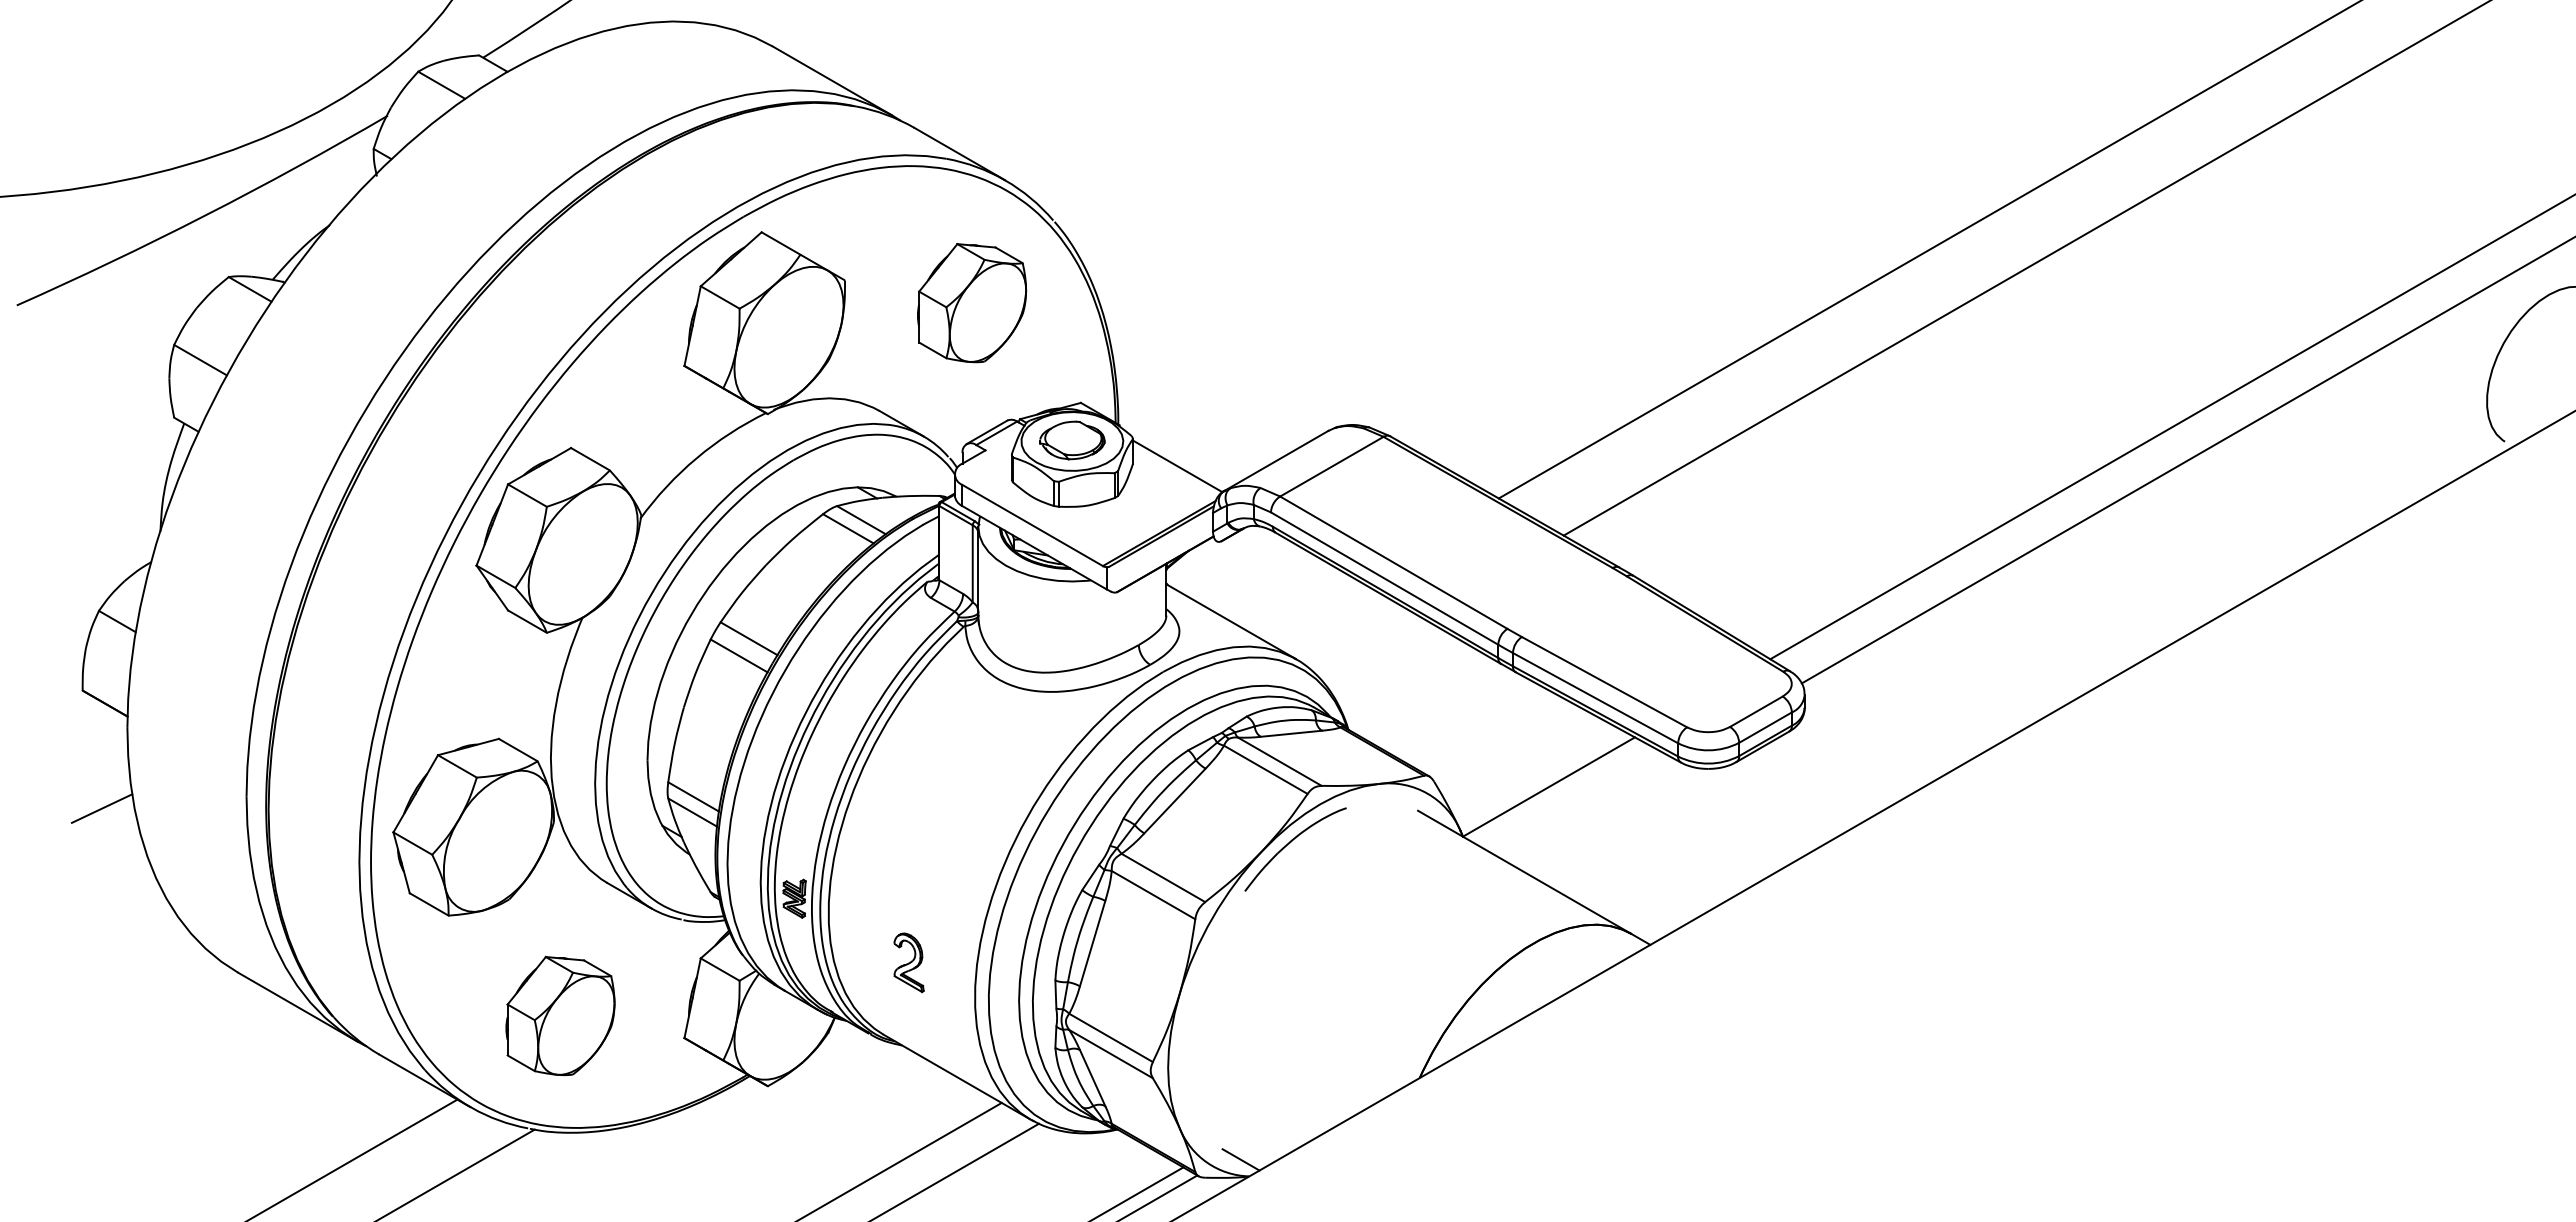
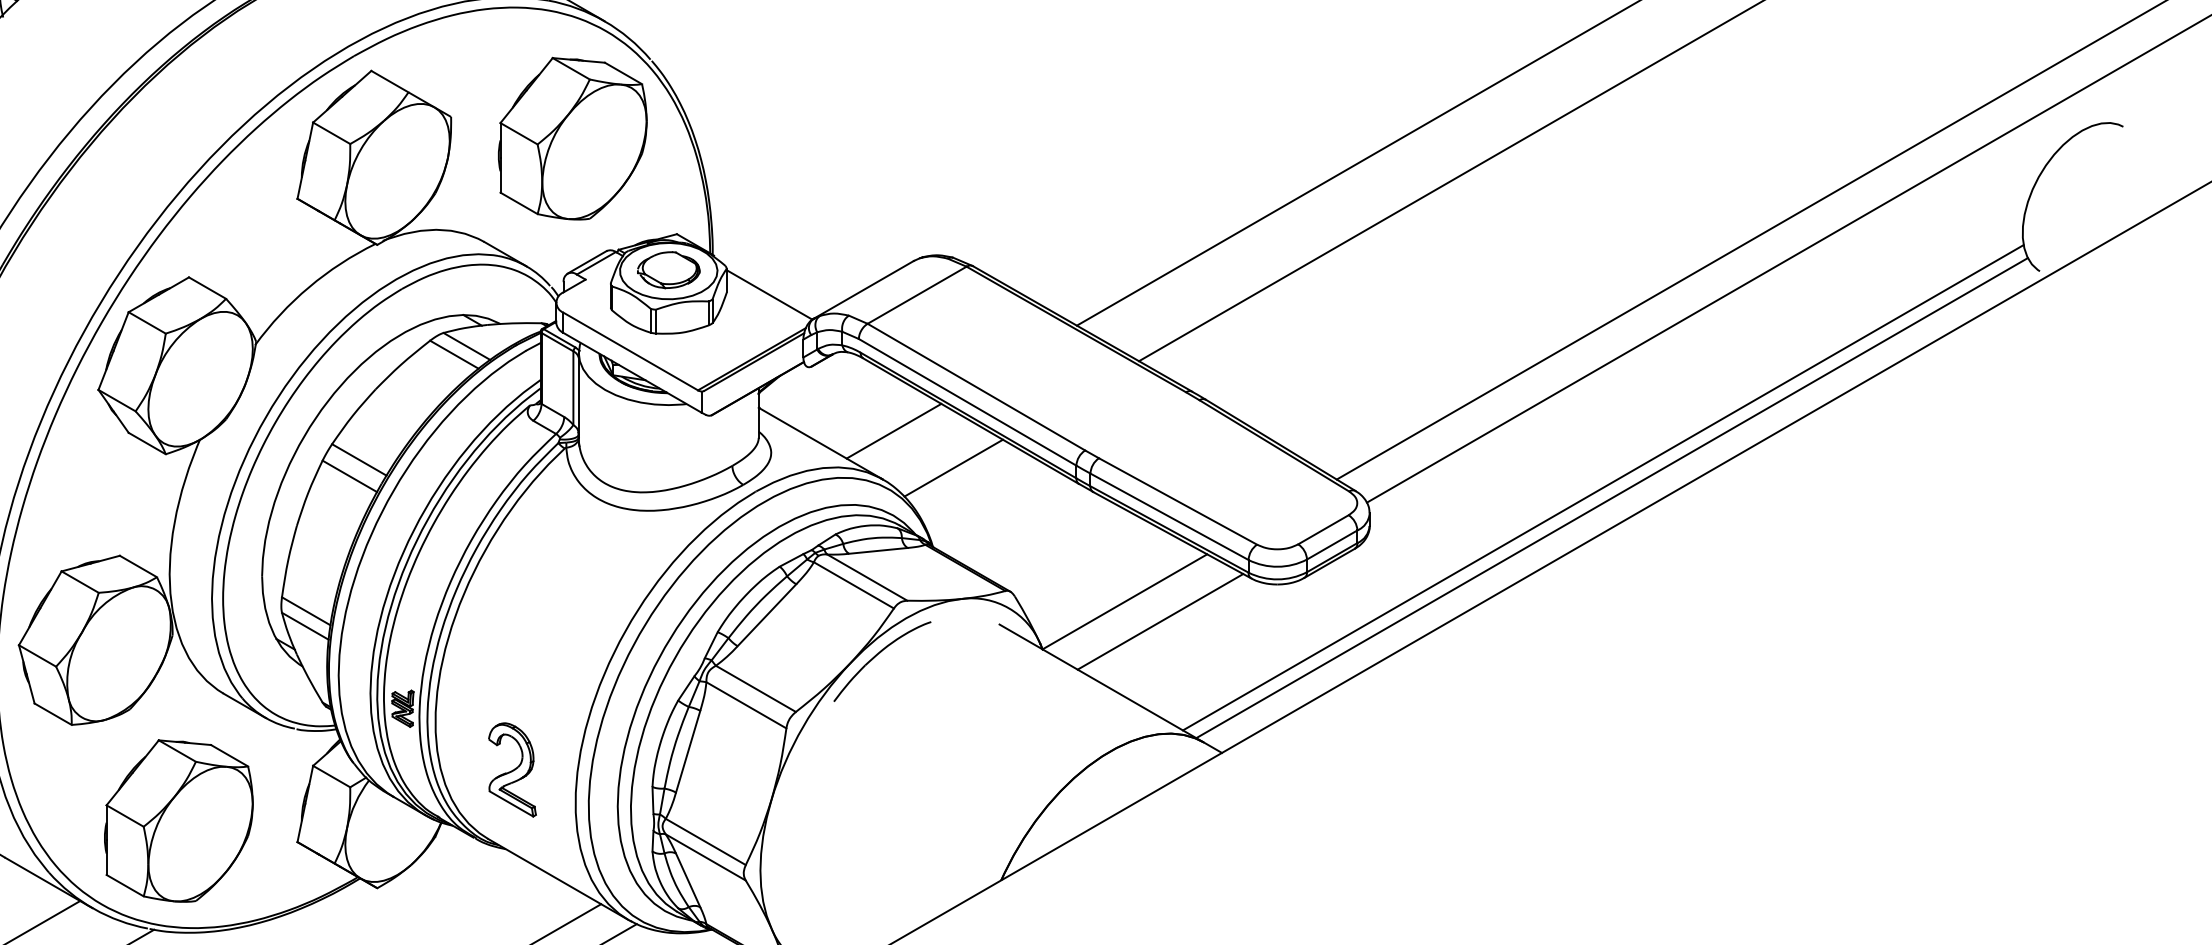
part: (971, 302) -> (572, 138), size x1.43
line: (1307, 608) -> (893, 430), added
line: (1369, 647) -> (953, 468), added
line: (2048, 667) -> (1603, 487), added
line: (2057, 678) -> (1611, 497), added
line: (1585, 807) -> (1159, 621), added
part: (908, 962) -> (511, 769), size x1.67
part: (560, 1015) -> (178, 820), size x1.43

